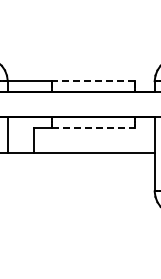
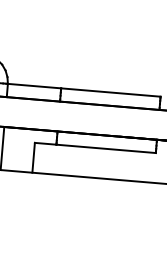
line: (92, 81) -> (109, 92), dashed -> solid
line: (93, 128) -> (106, 149), dashed -> solid

